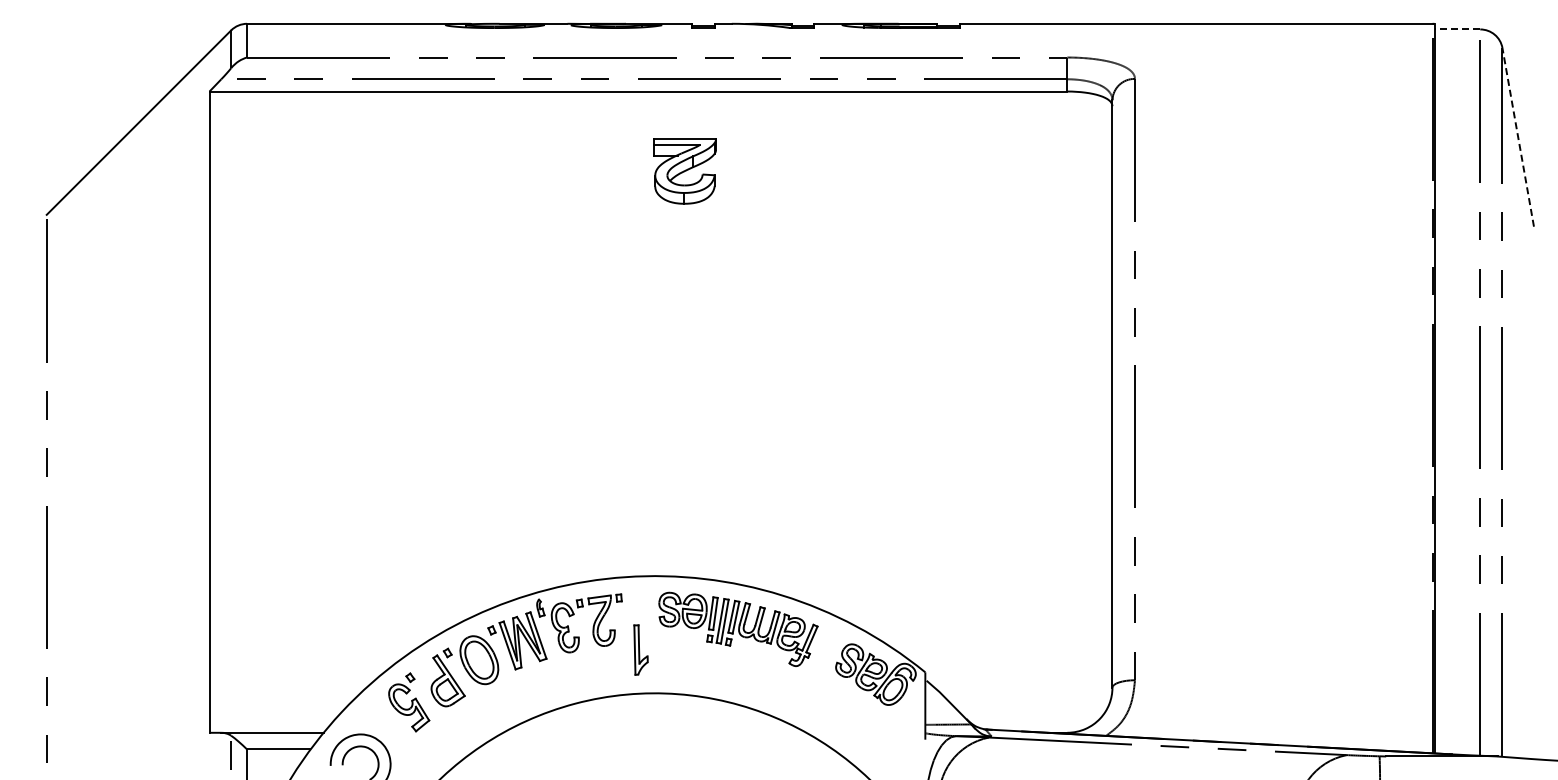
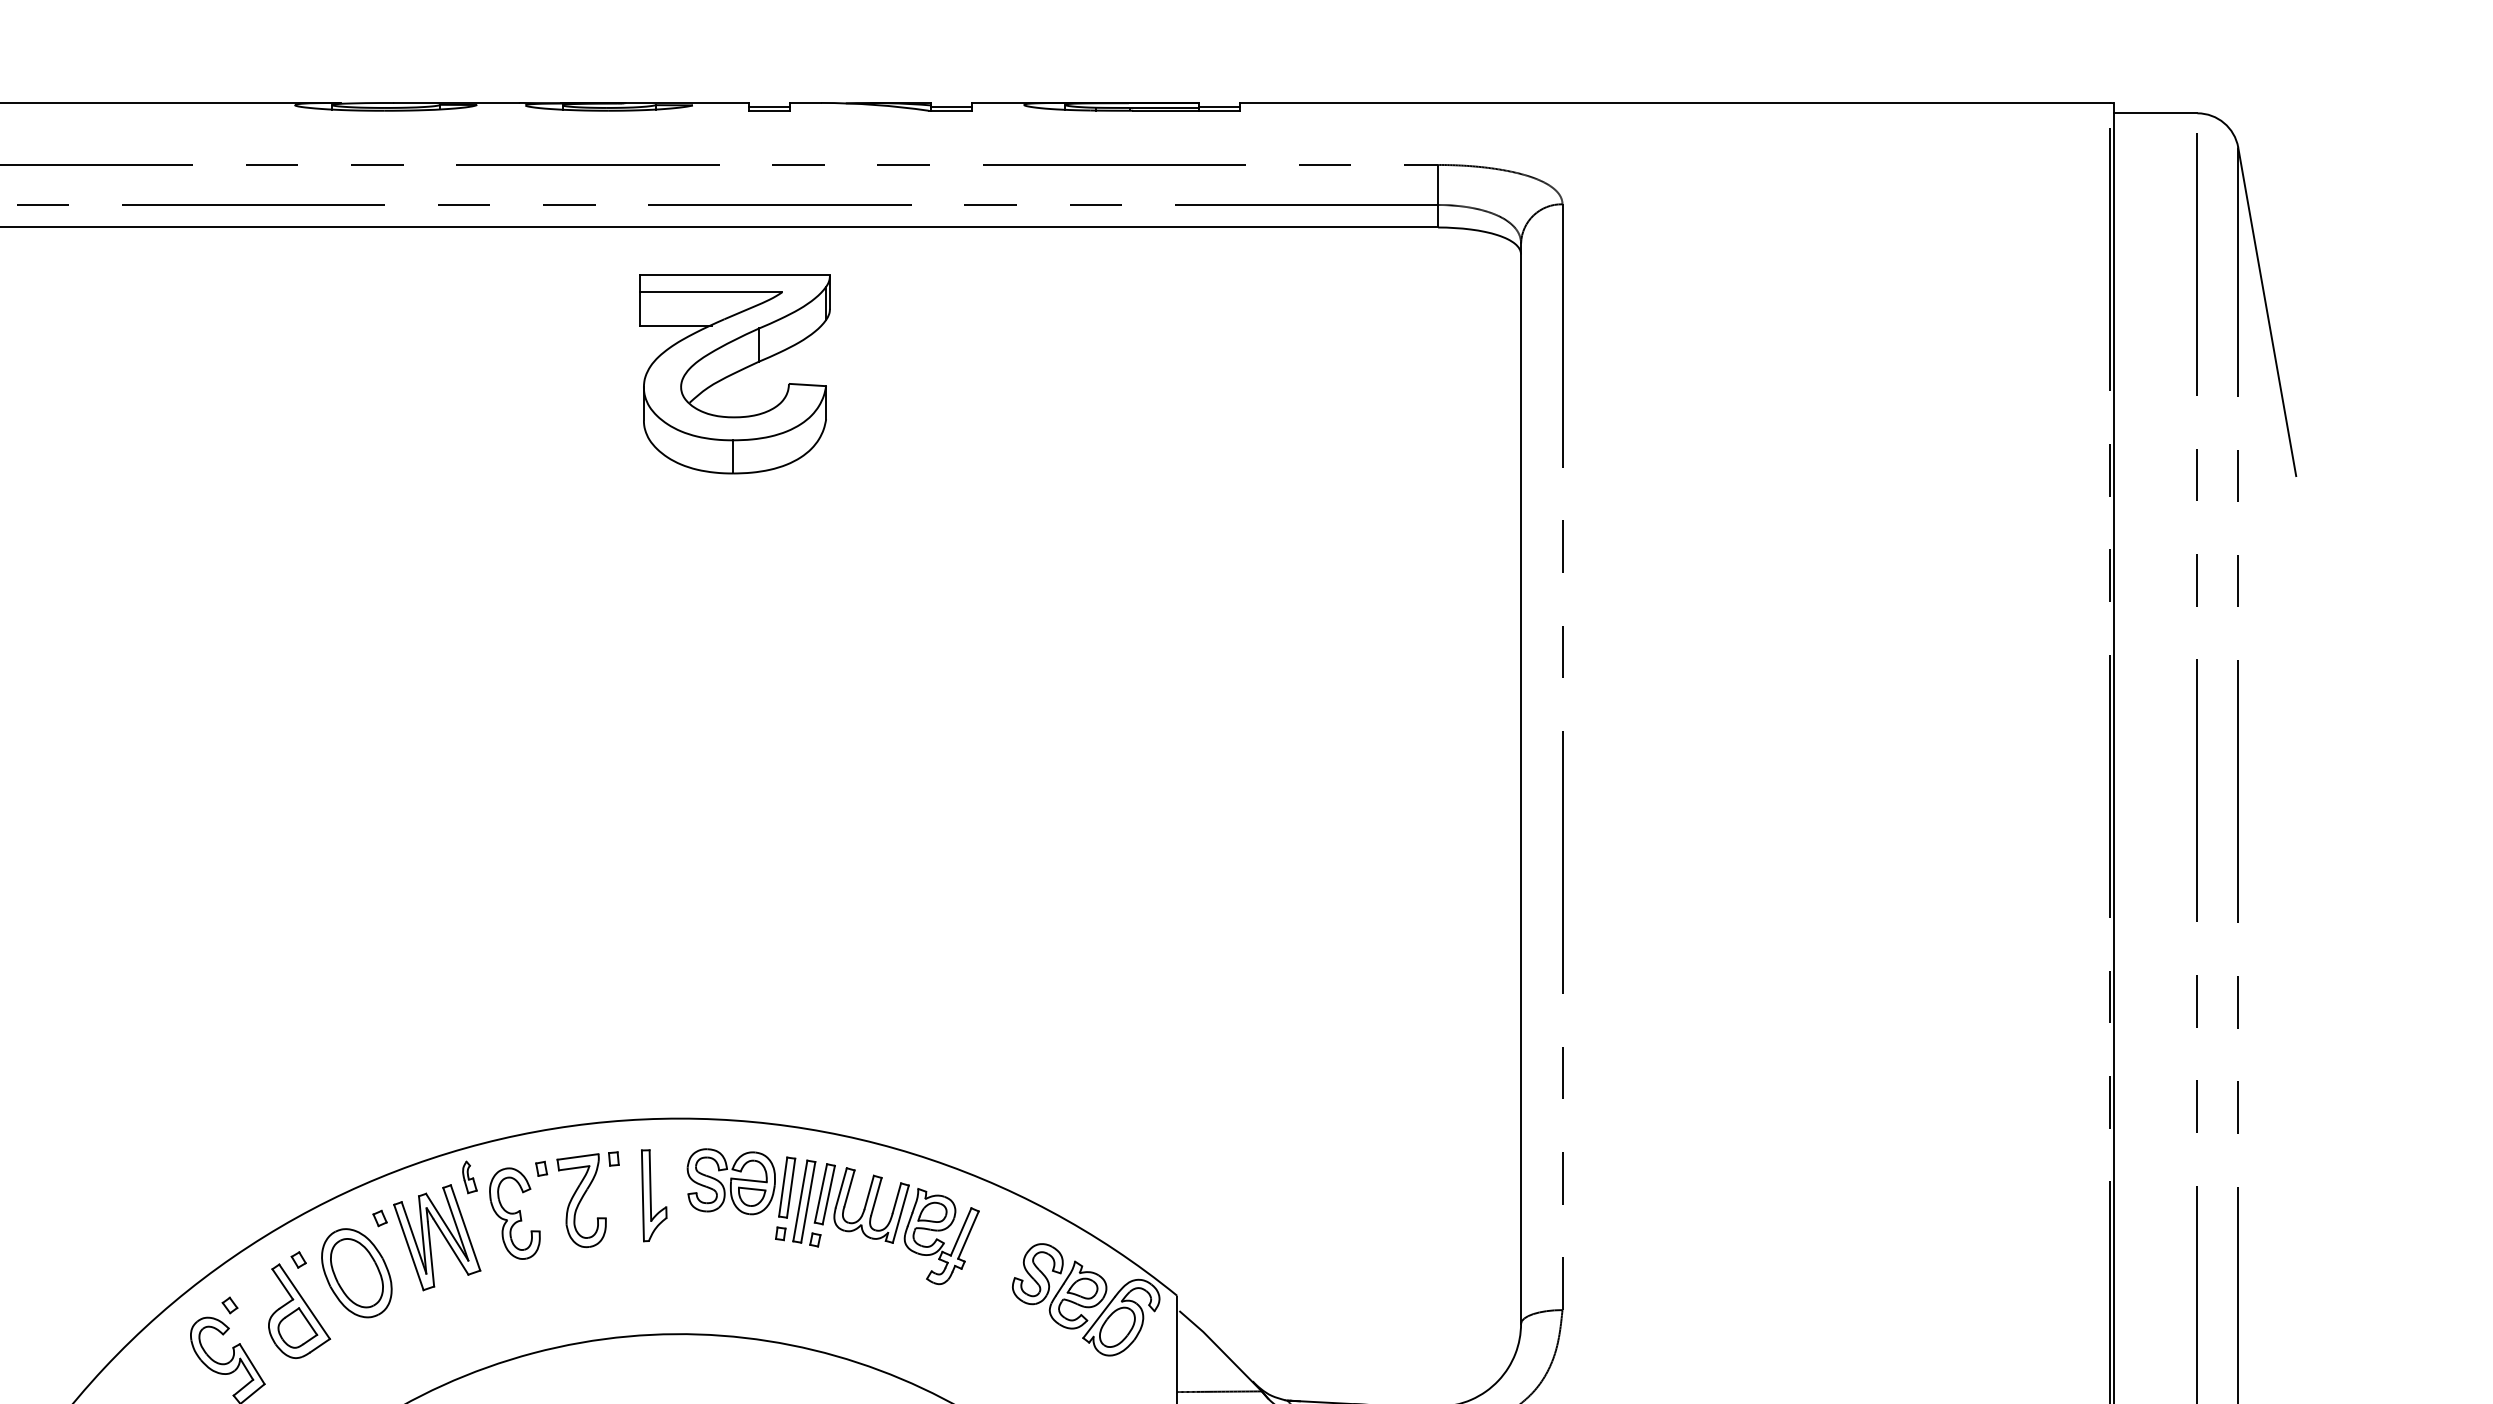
line: (1457, 29) -> (2155, 113), dashed -> solid
line: (1518, 137) -> (2267, 312), dashed -> solid
part: (684, 171) -> (734, 374), size x1.67
part: (640, 649) -> (653, 1194), moved

